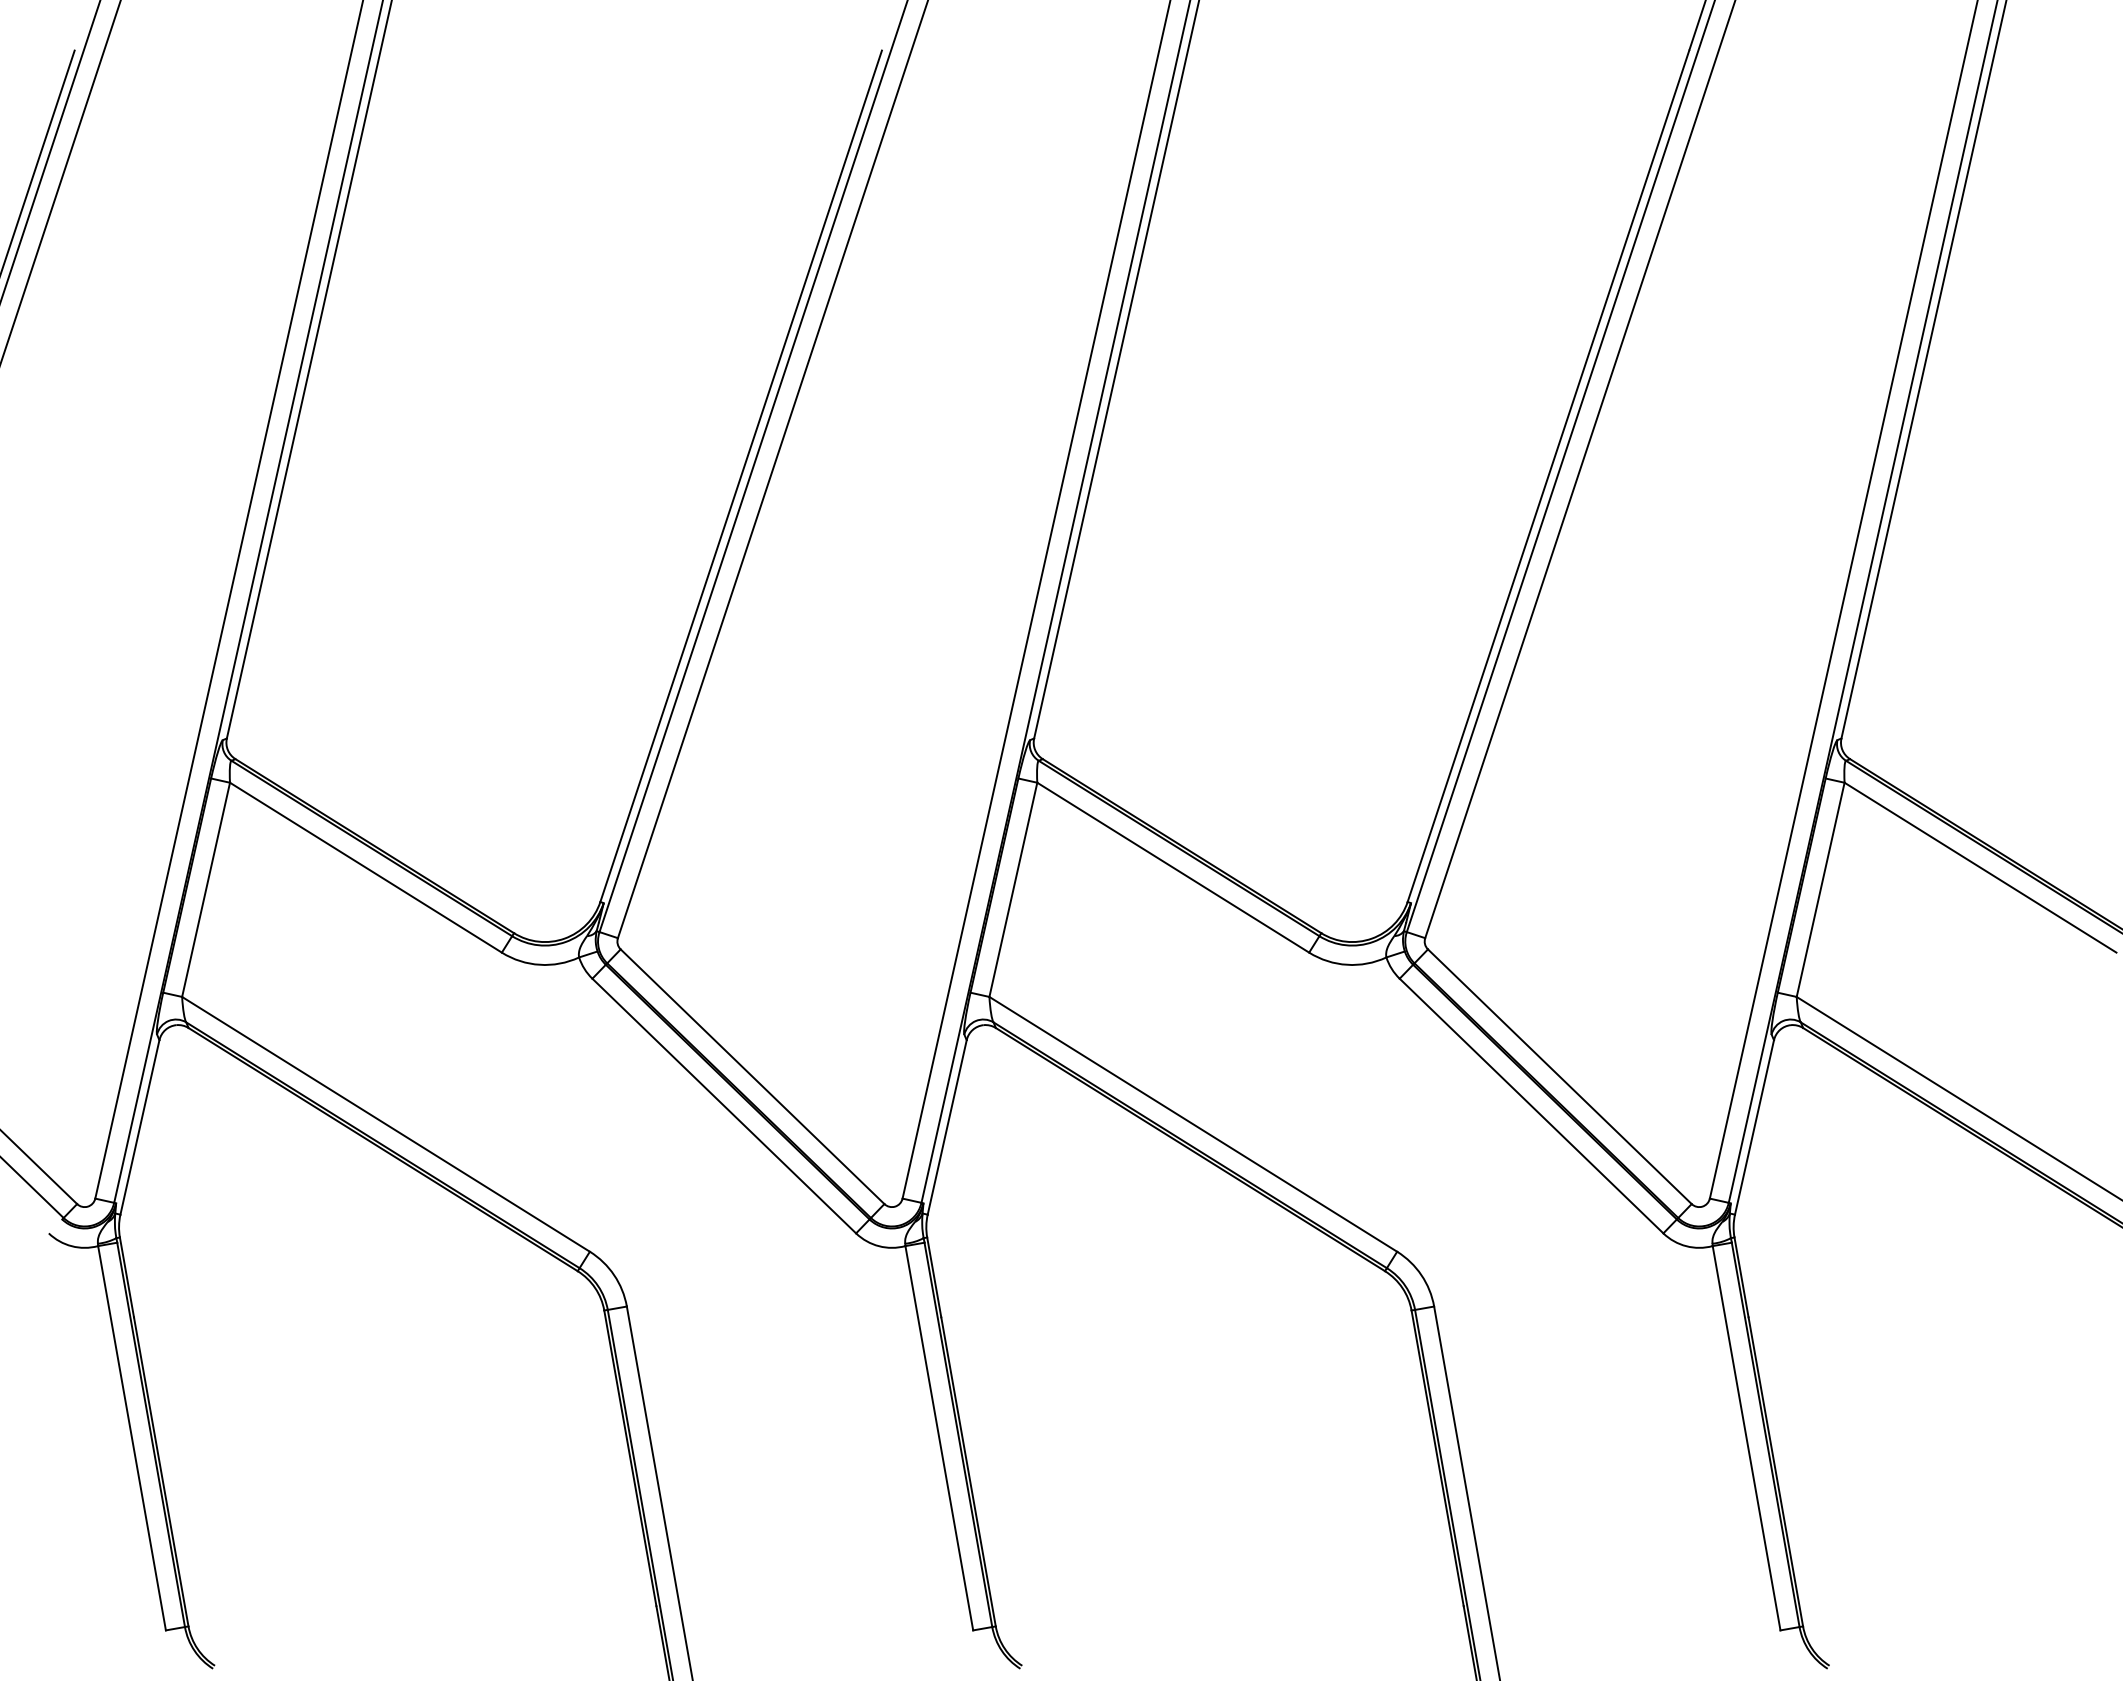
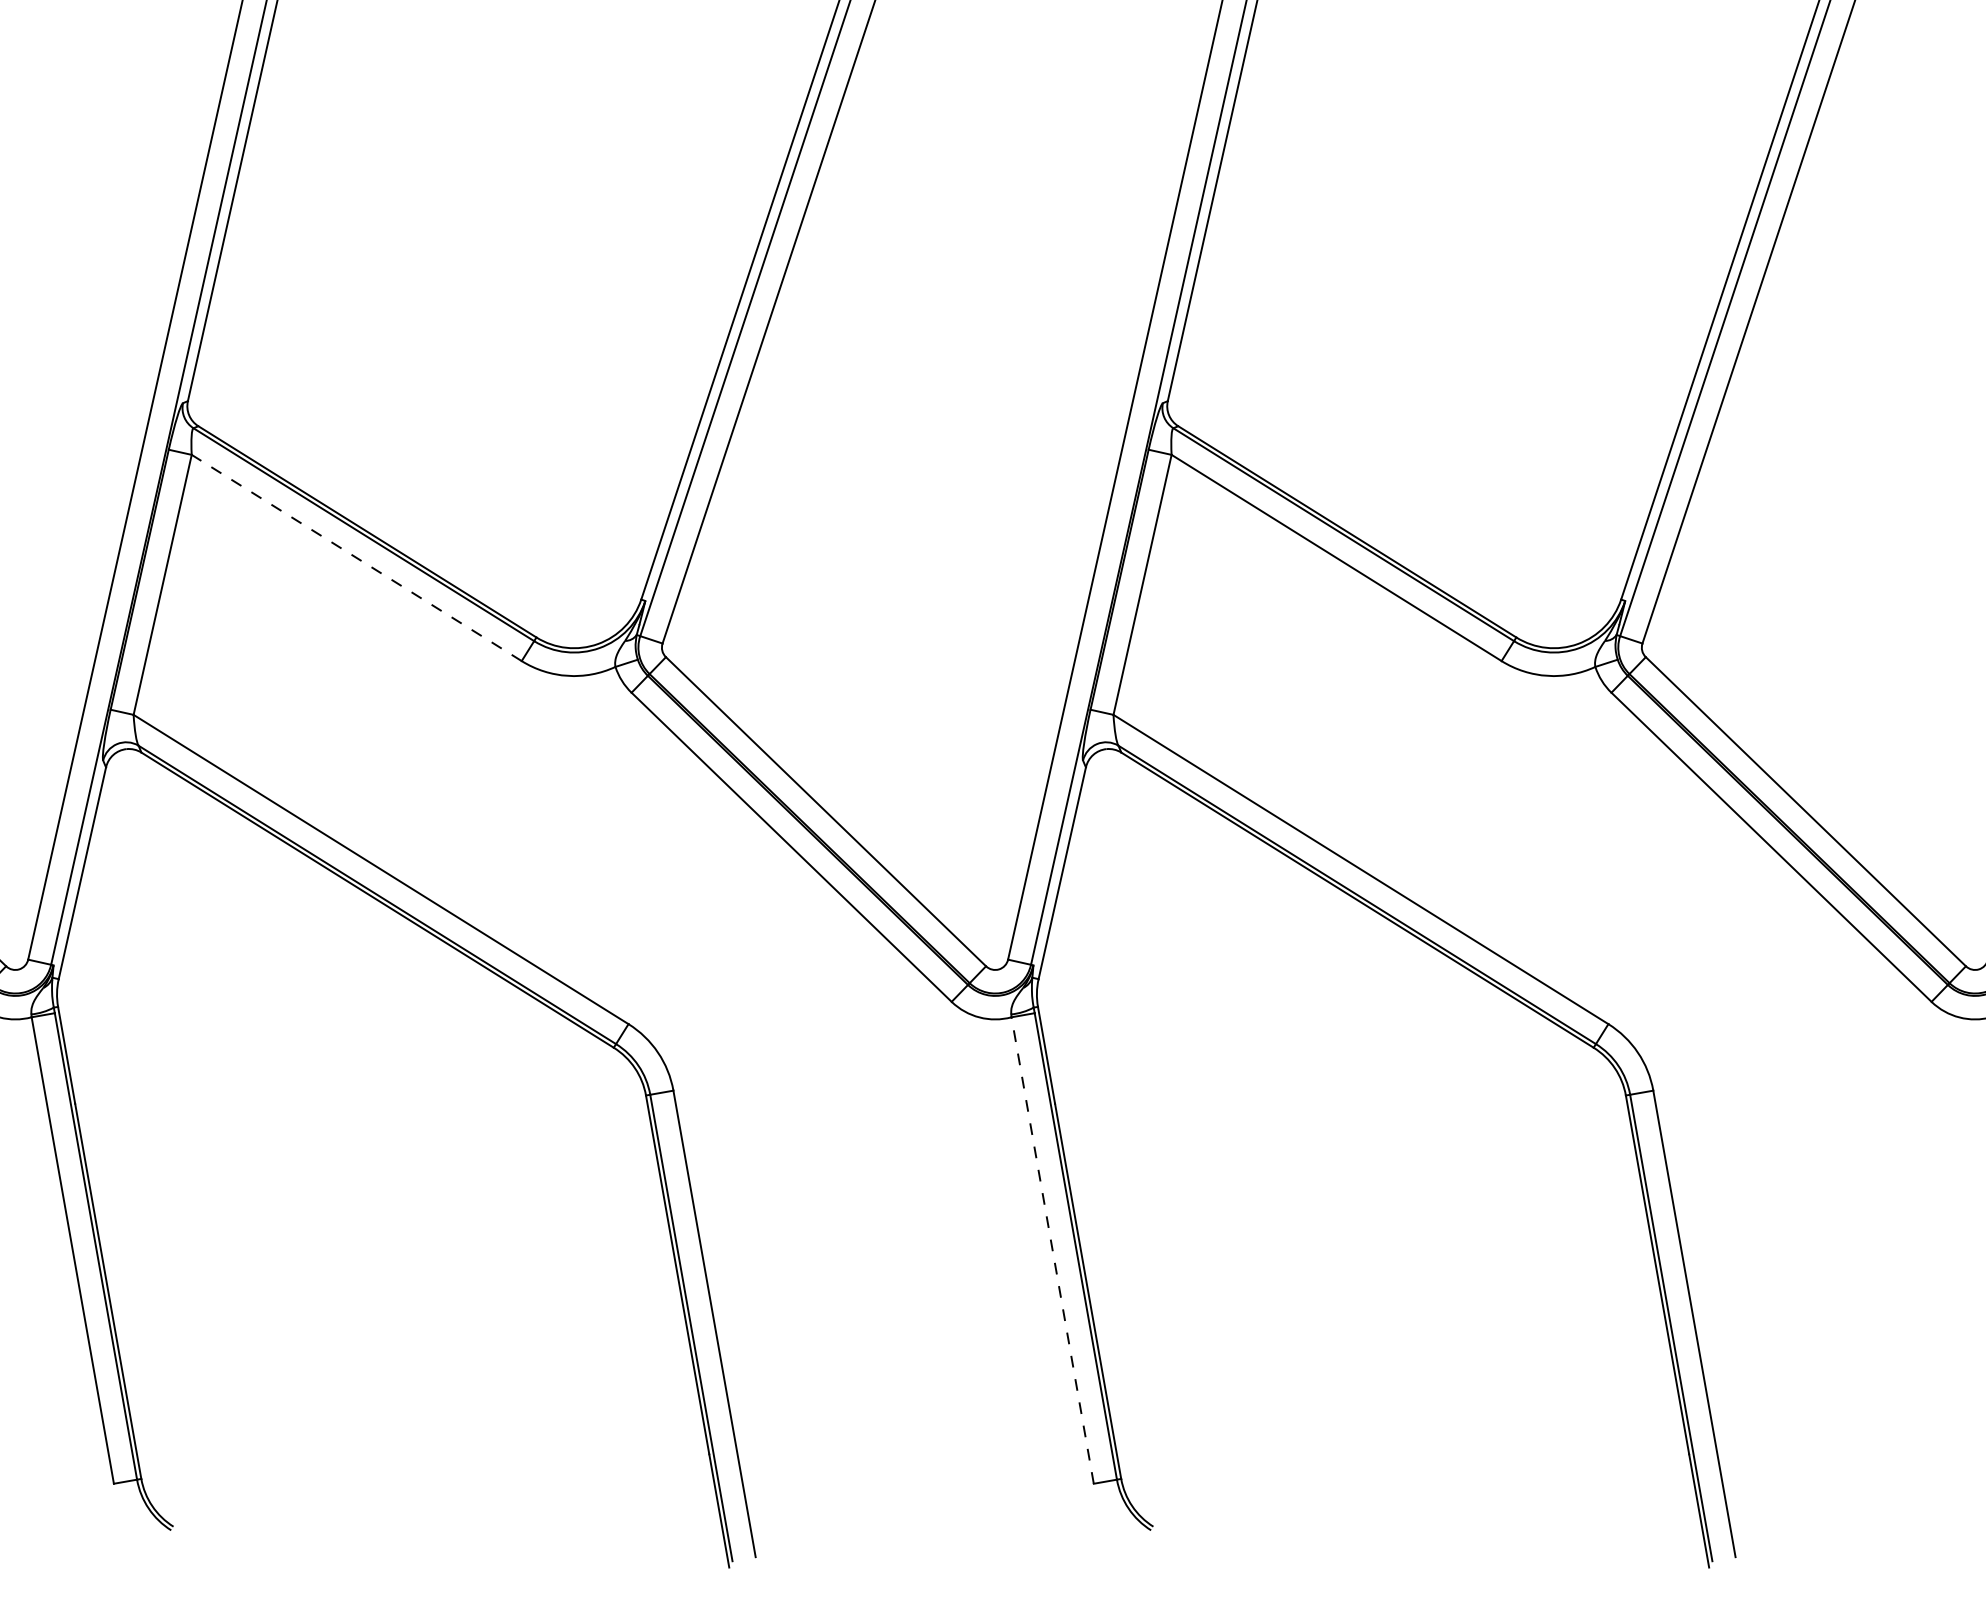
line: (365, 867) -> (356, 557), solid -> dashed
line: (939, 1437) -> (1052, 1249), solid -> dashed

